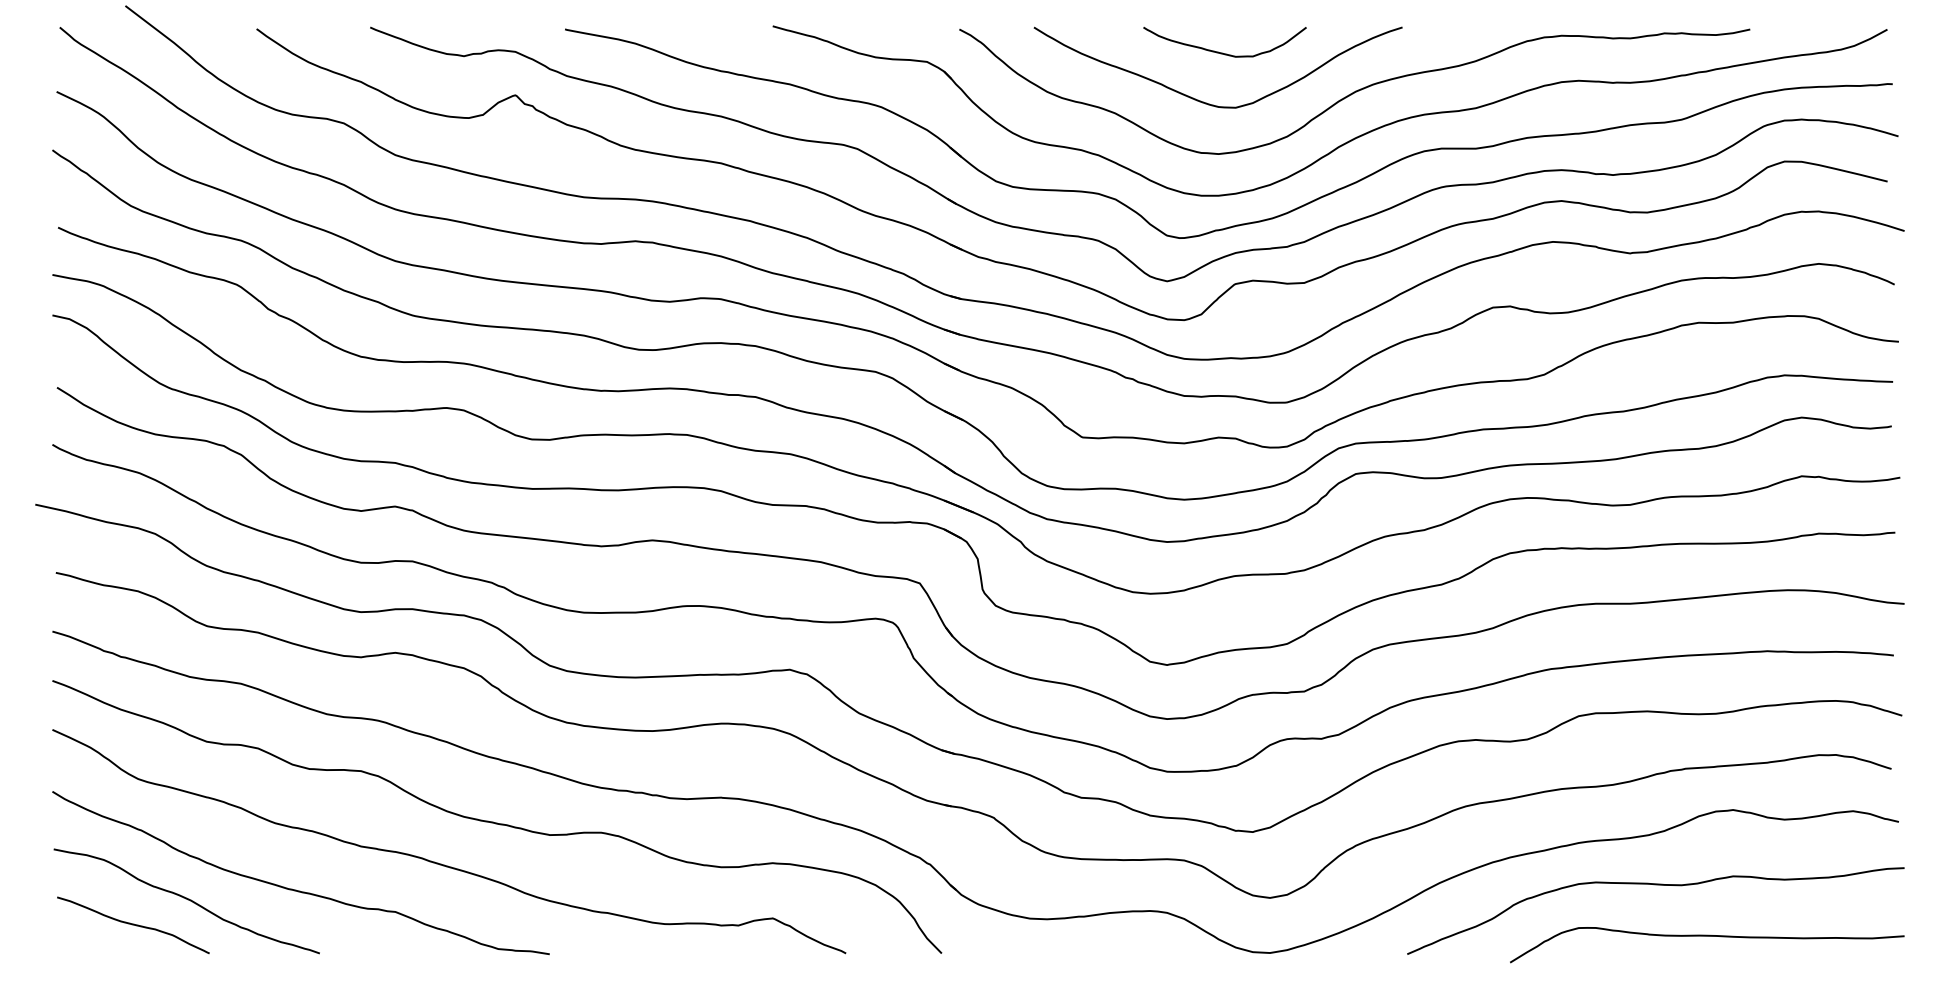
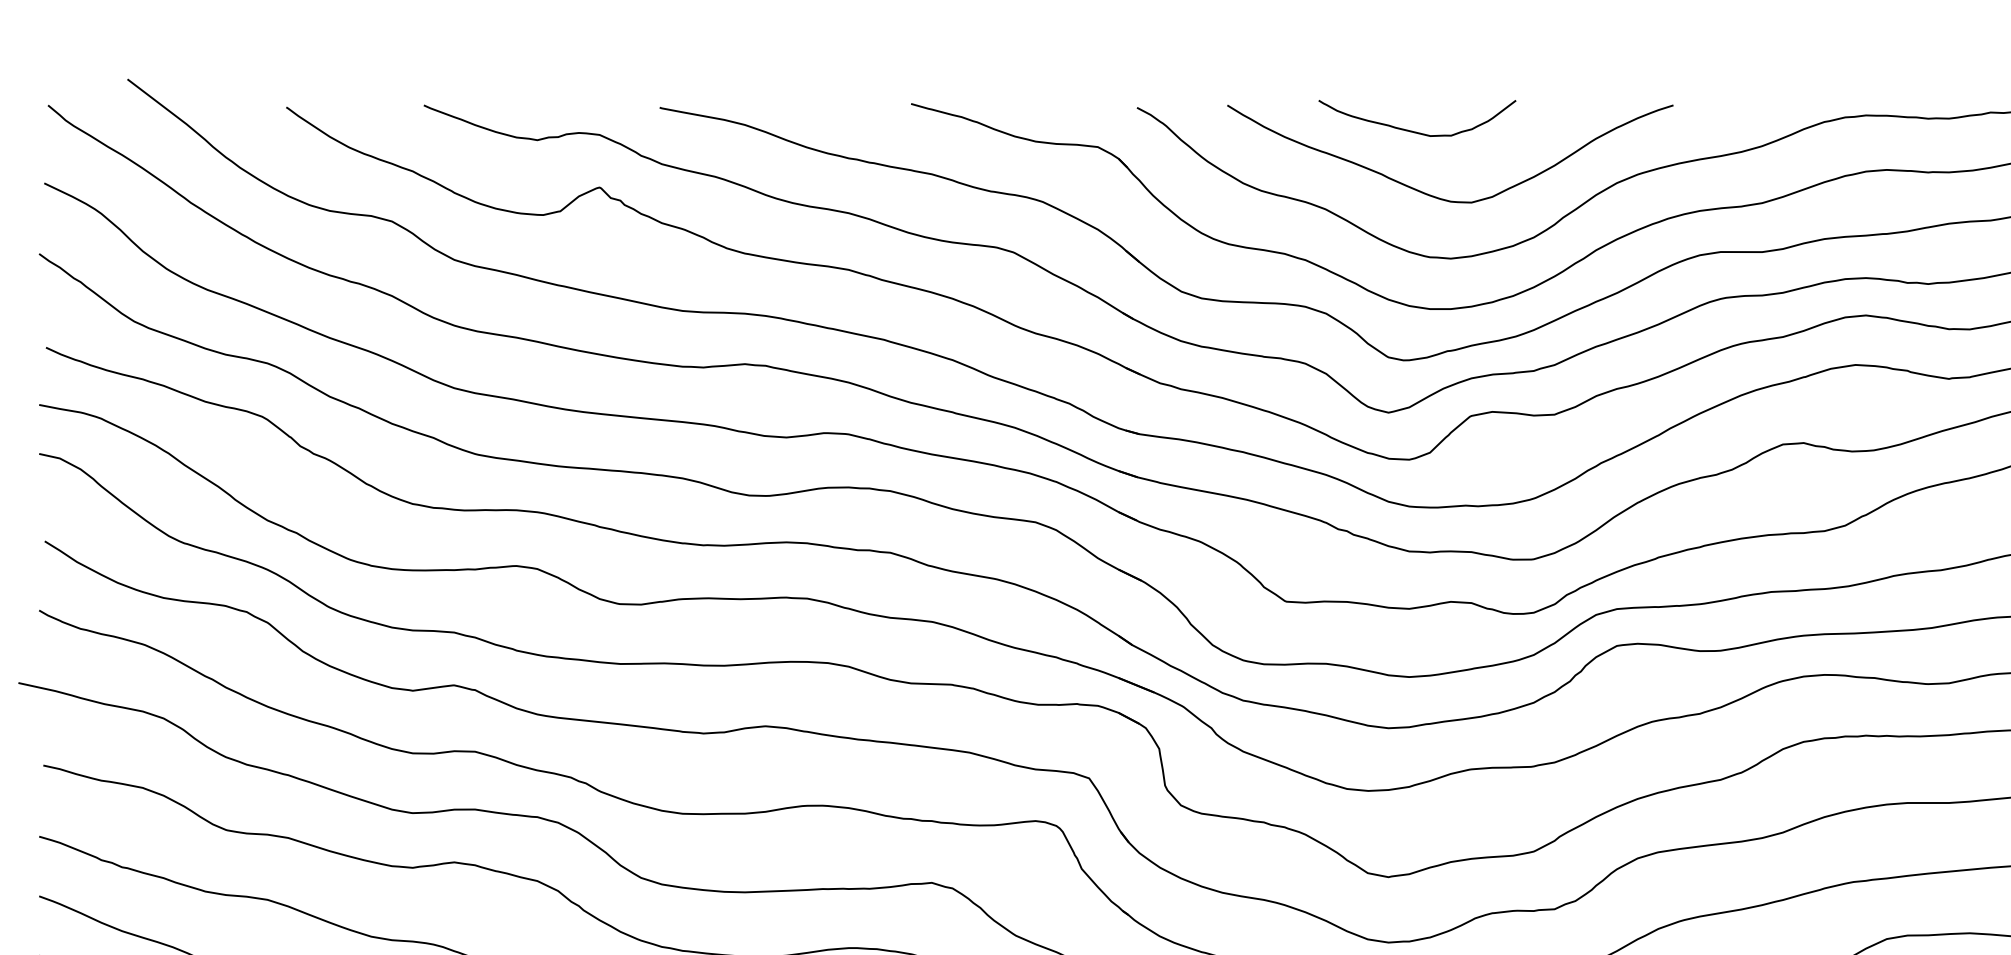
curve: (1222, 52) -> (1414, 130), moved

